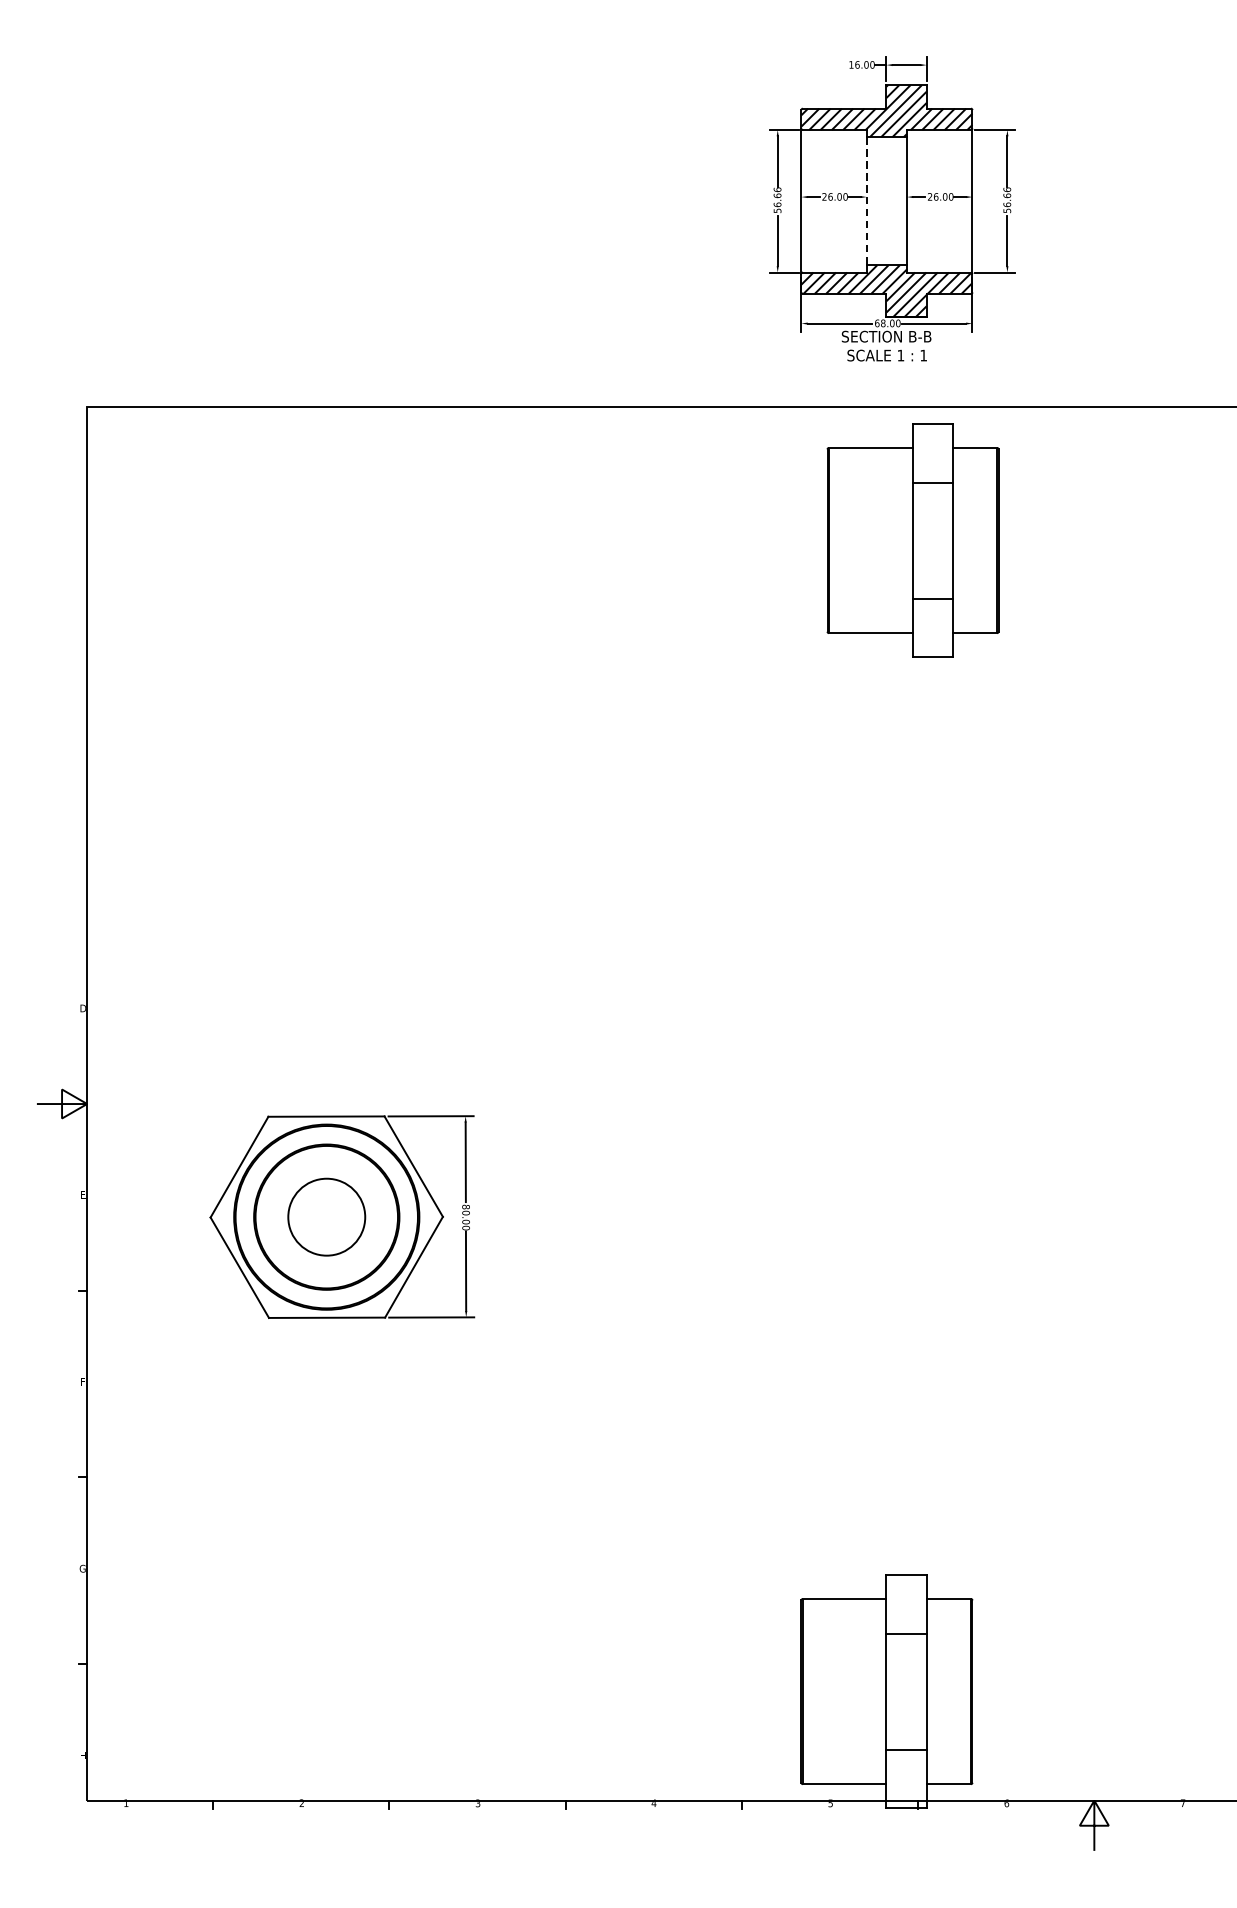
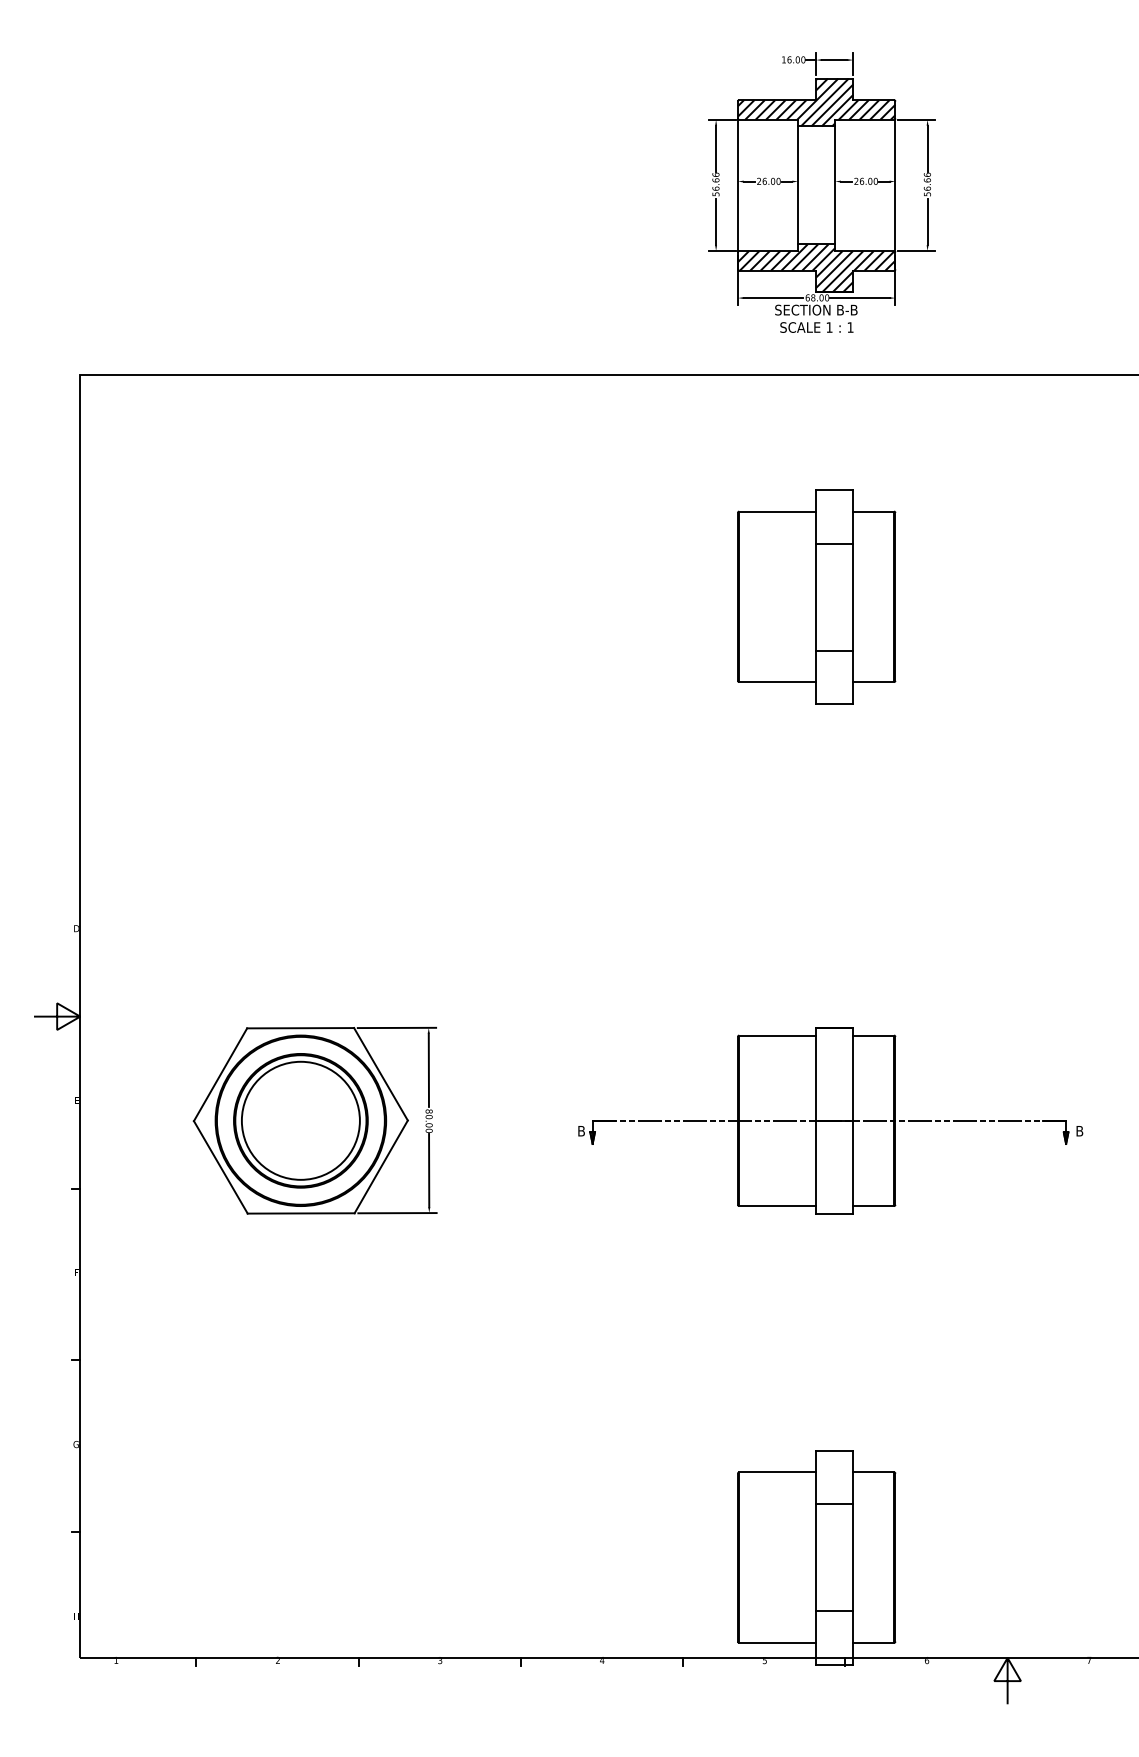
line: (867, 201) -> (798, 185), dashed -> solid
part: (912, 540) -> (816, 596), moved
circle: (326, 1216) -> (300, 1120), size x1.67
part: (901, 1216) -> (830, 1120), added

